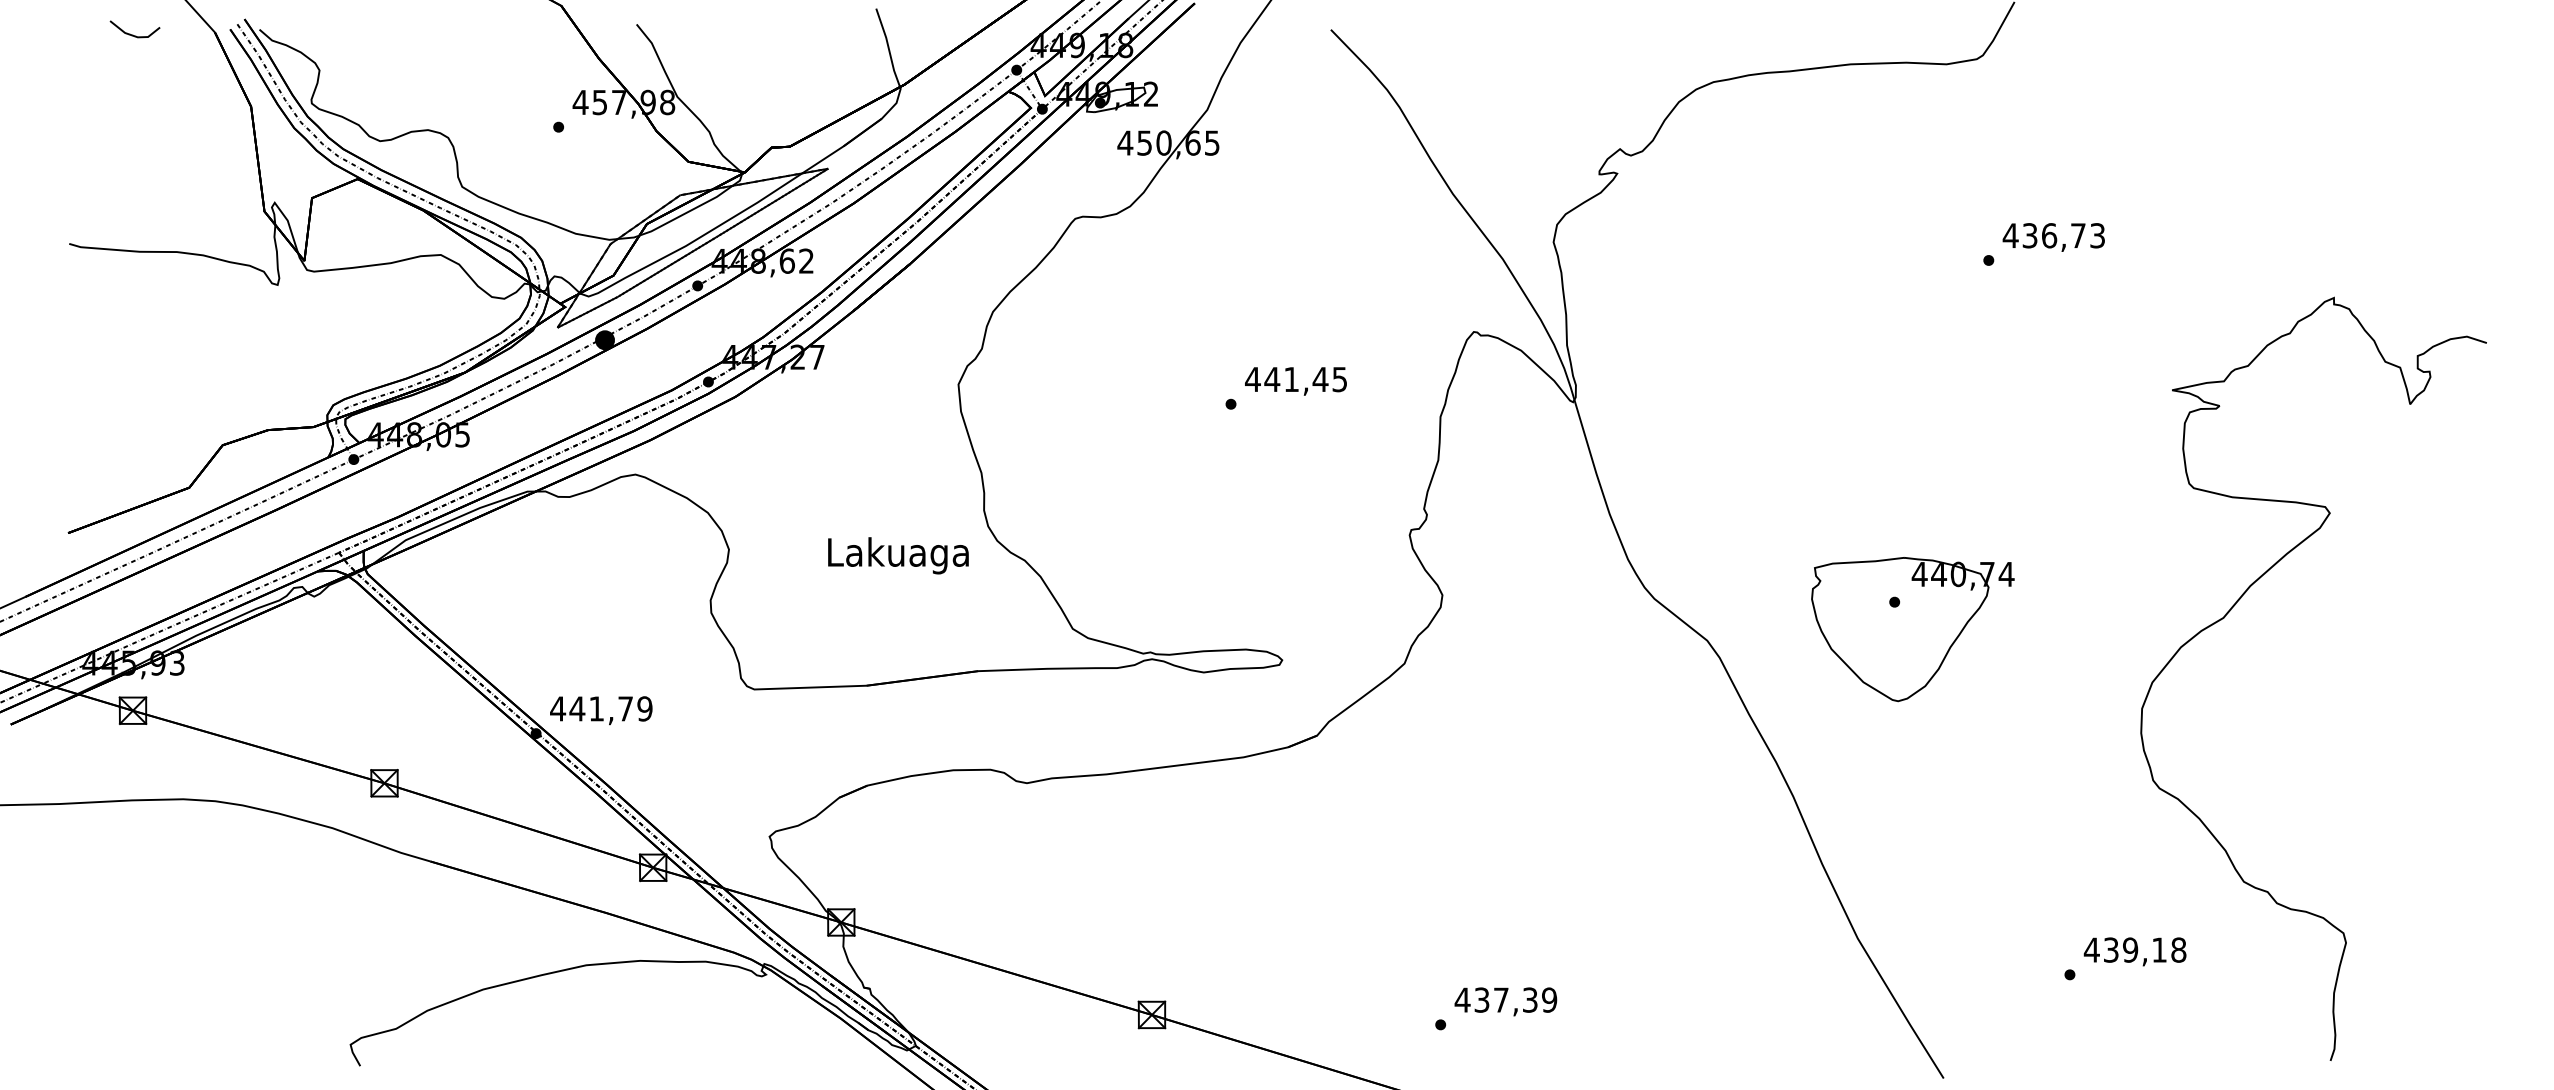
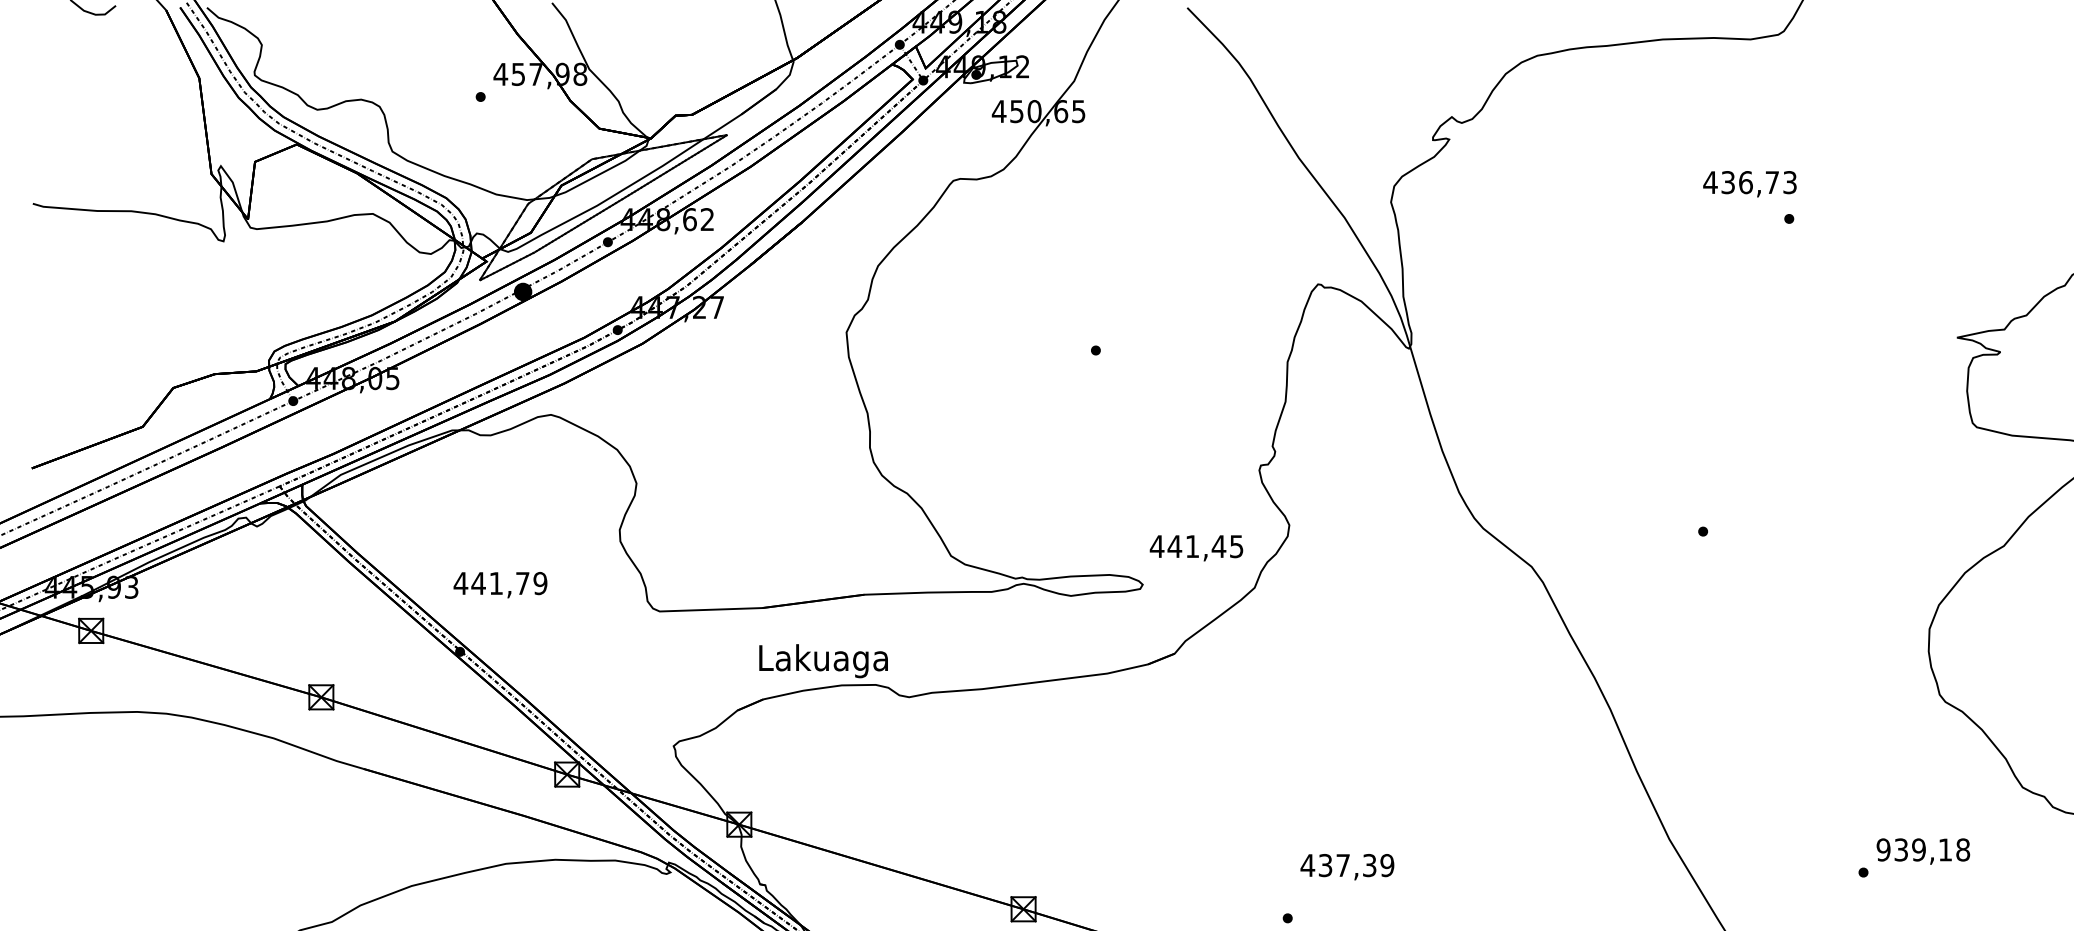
text: (2053, 237) -> (1749, 184), moved
text: (1295, 381) -> (1196, 548), moved
text: (898, 555) -> (823, 660), moved
part: (1912, 629) -> (1719, 556), removed
text: (601, 710) -> (500, 584), moved
text: (2091, 949) -> (1883, 849), 439,18 -> 939,18
text: (1505, 1001) -> (1347, 866), moved

